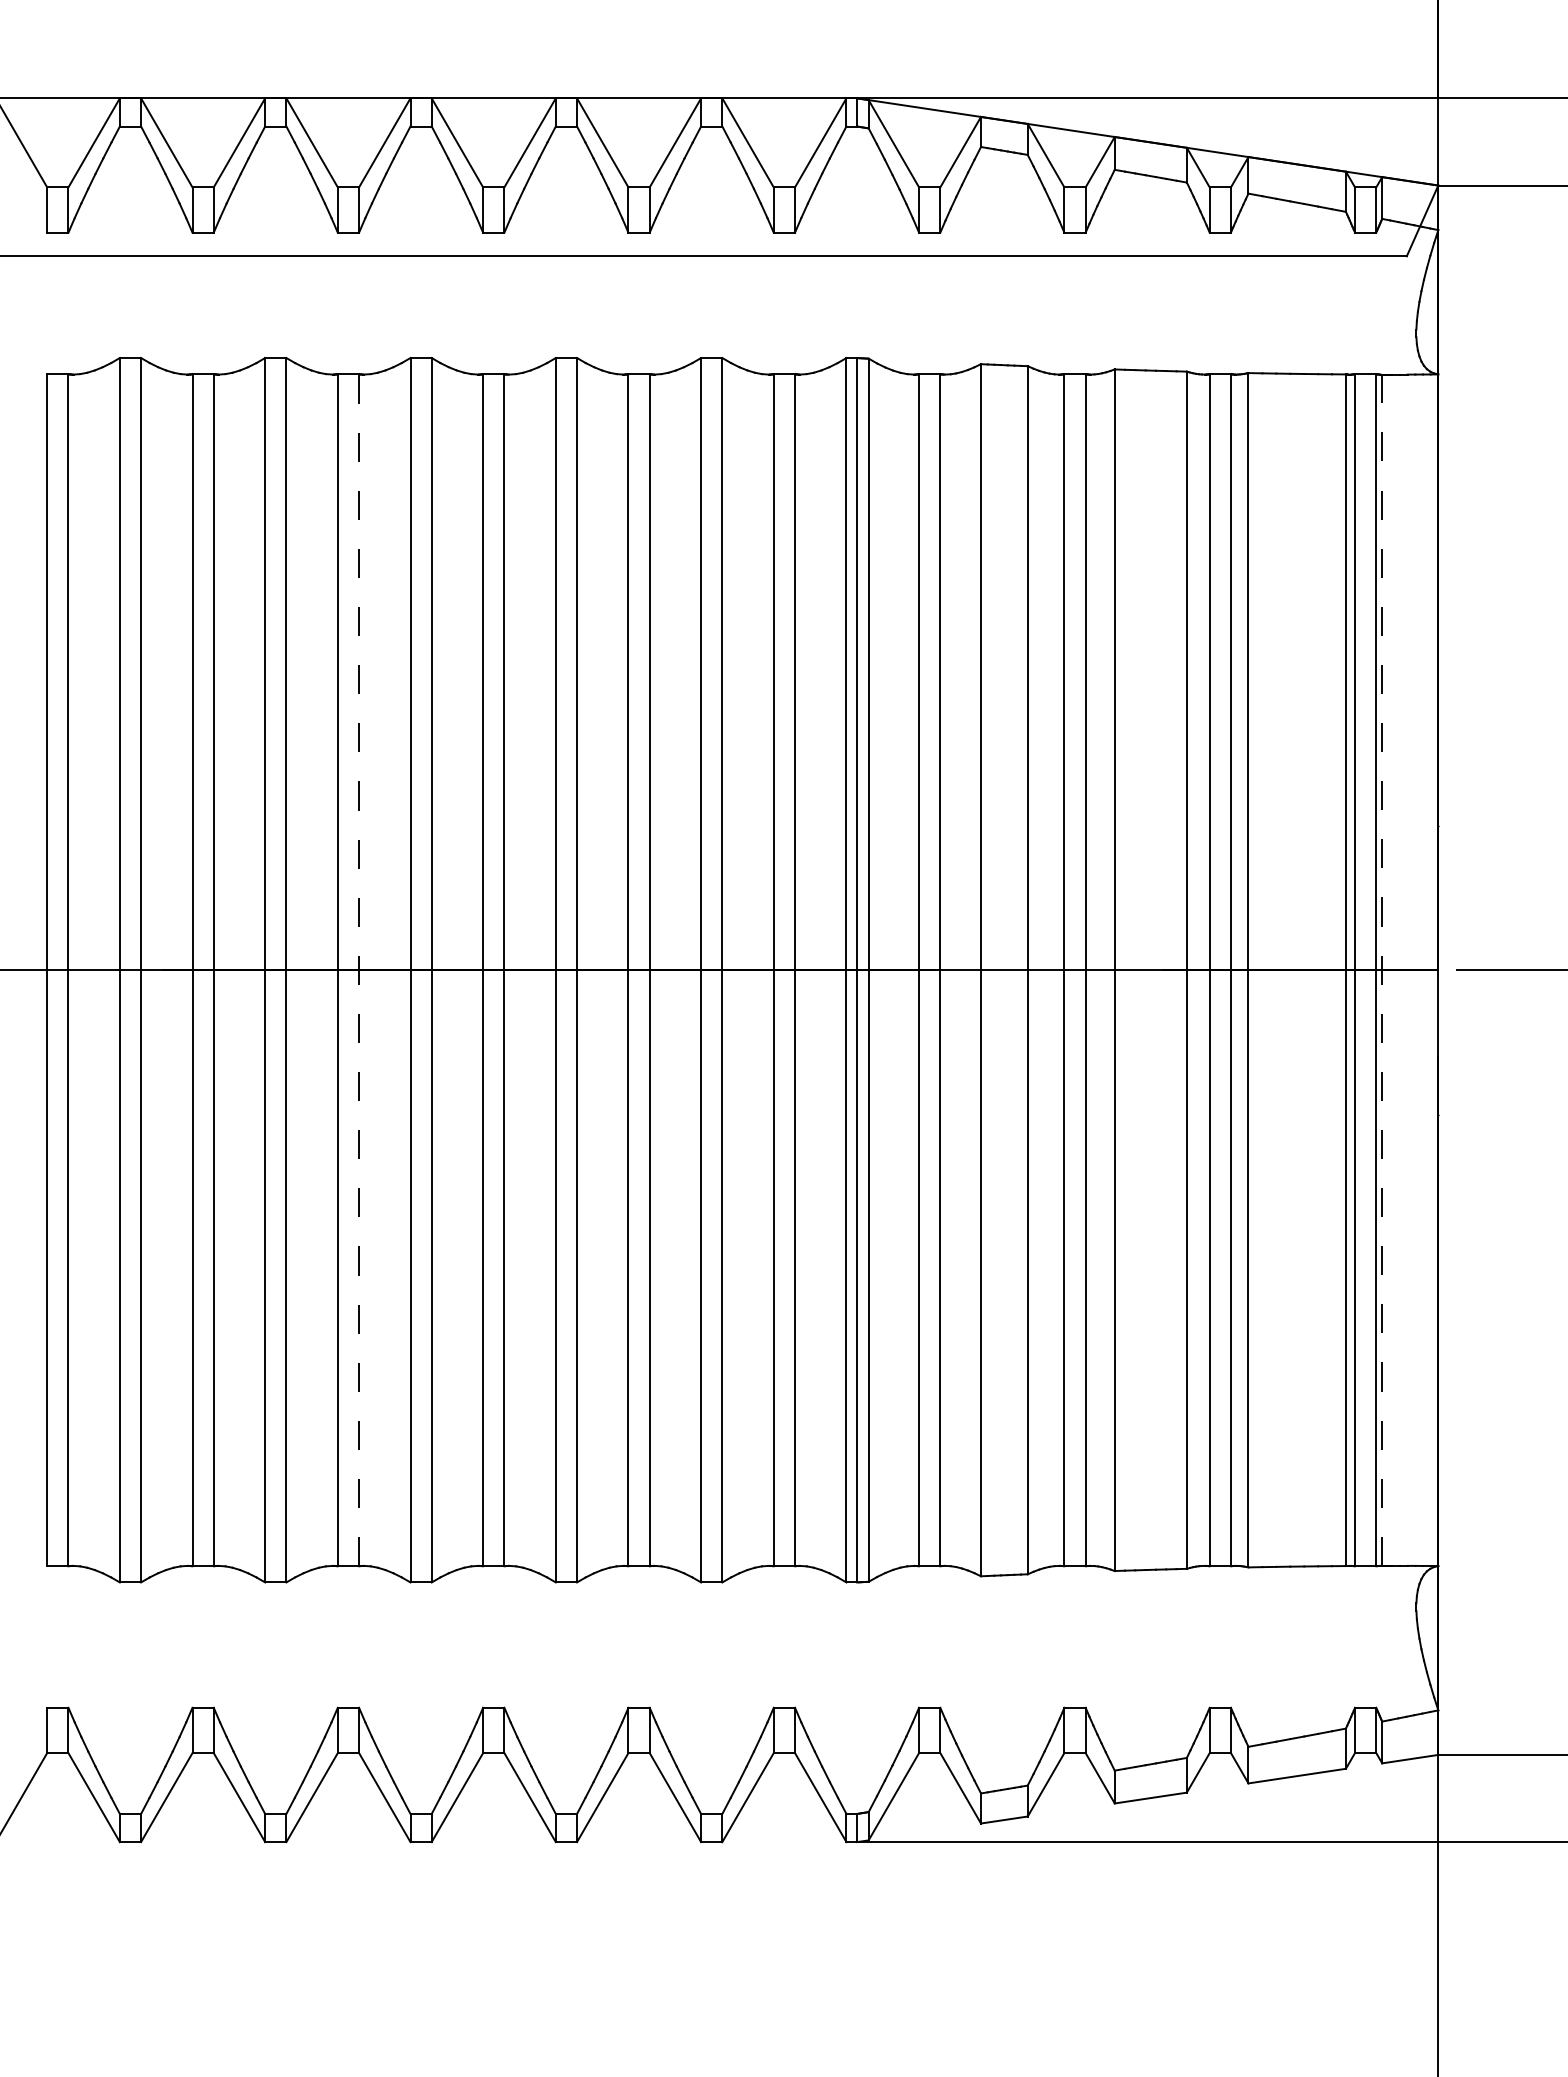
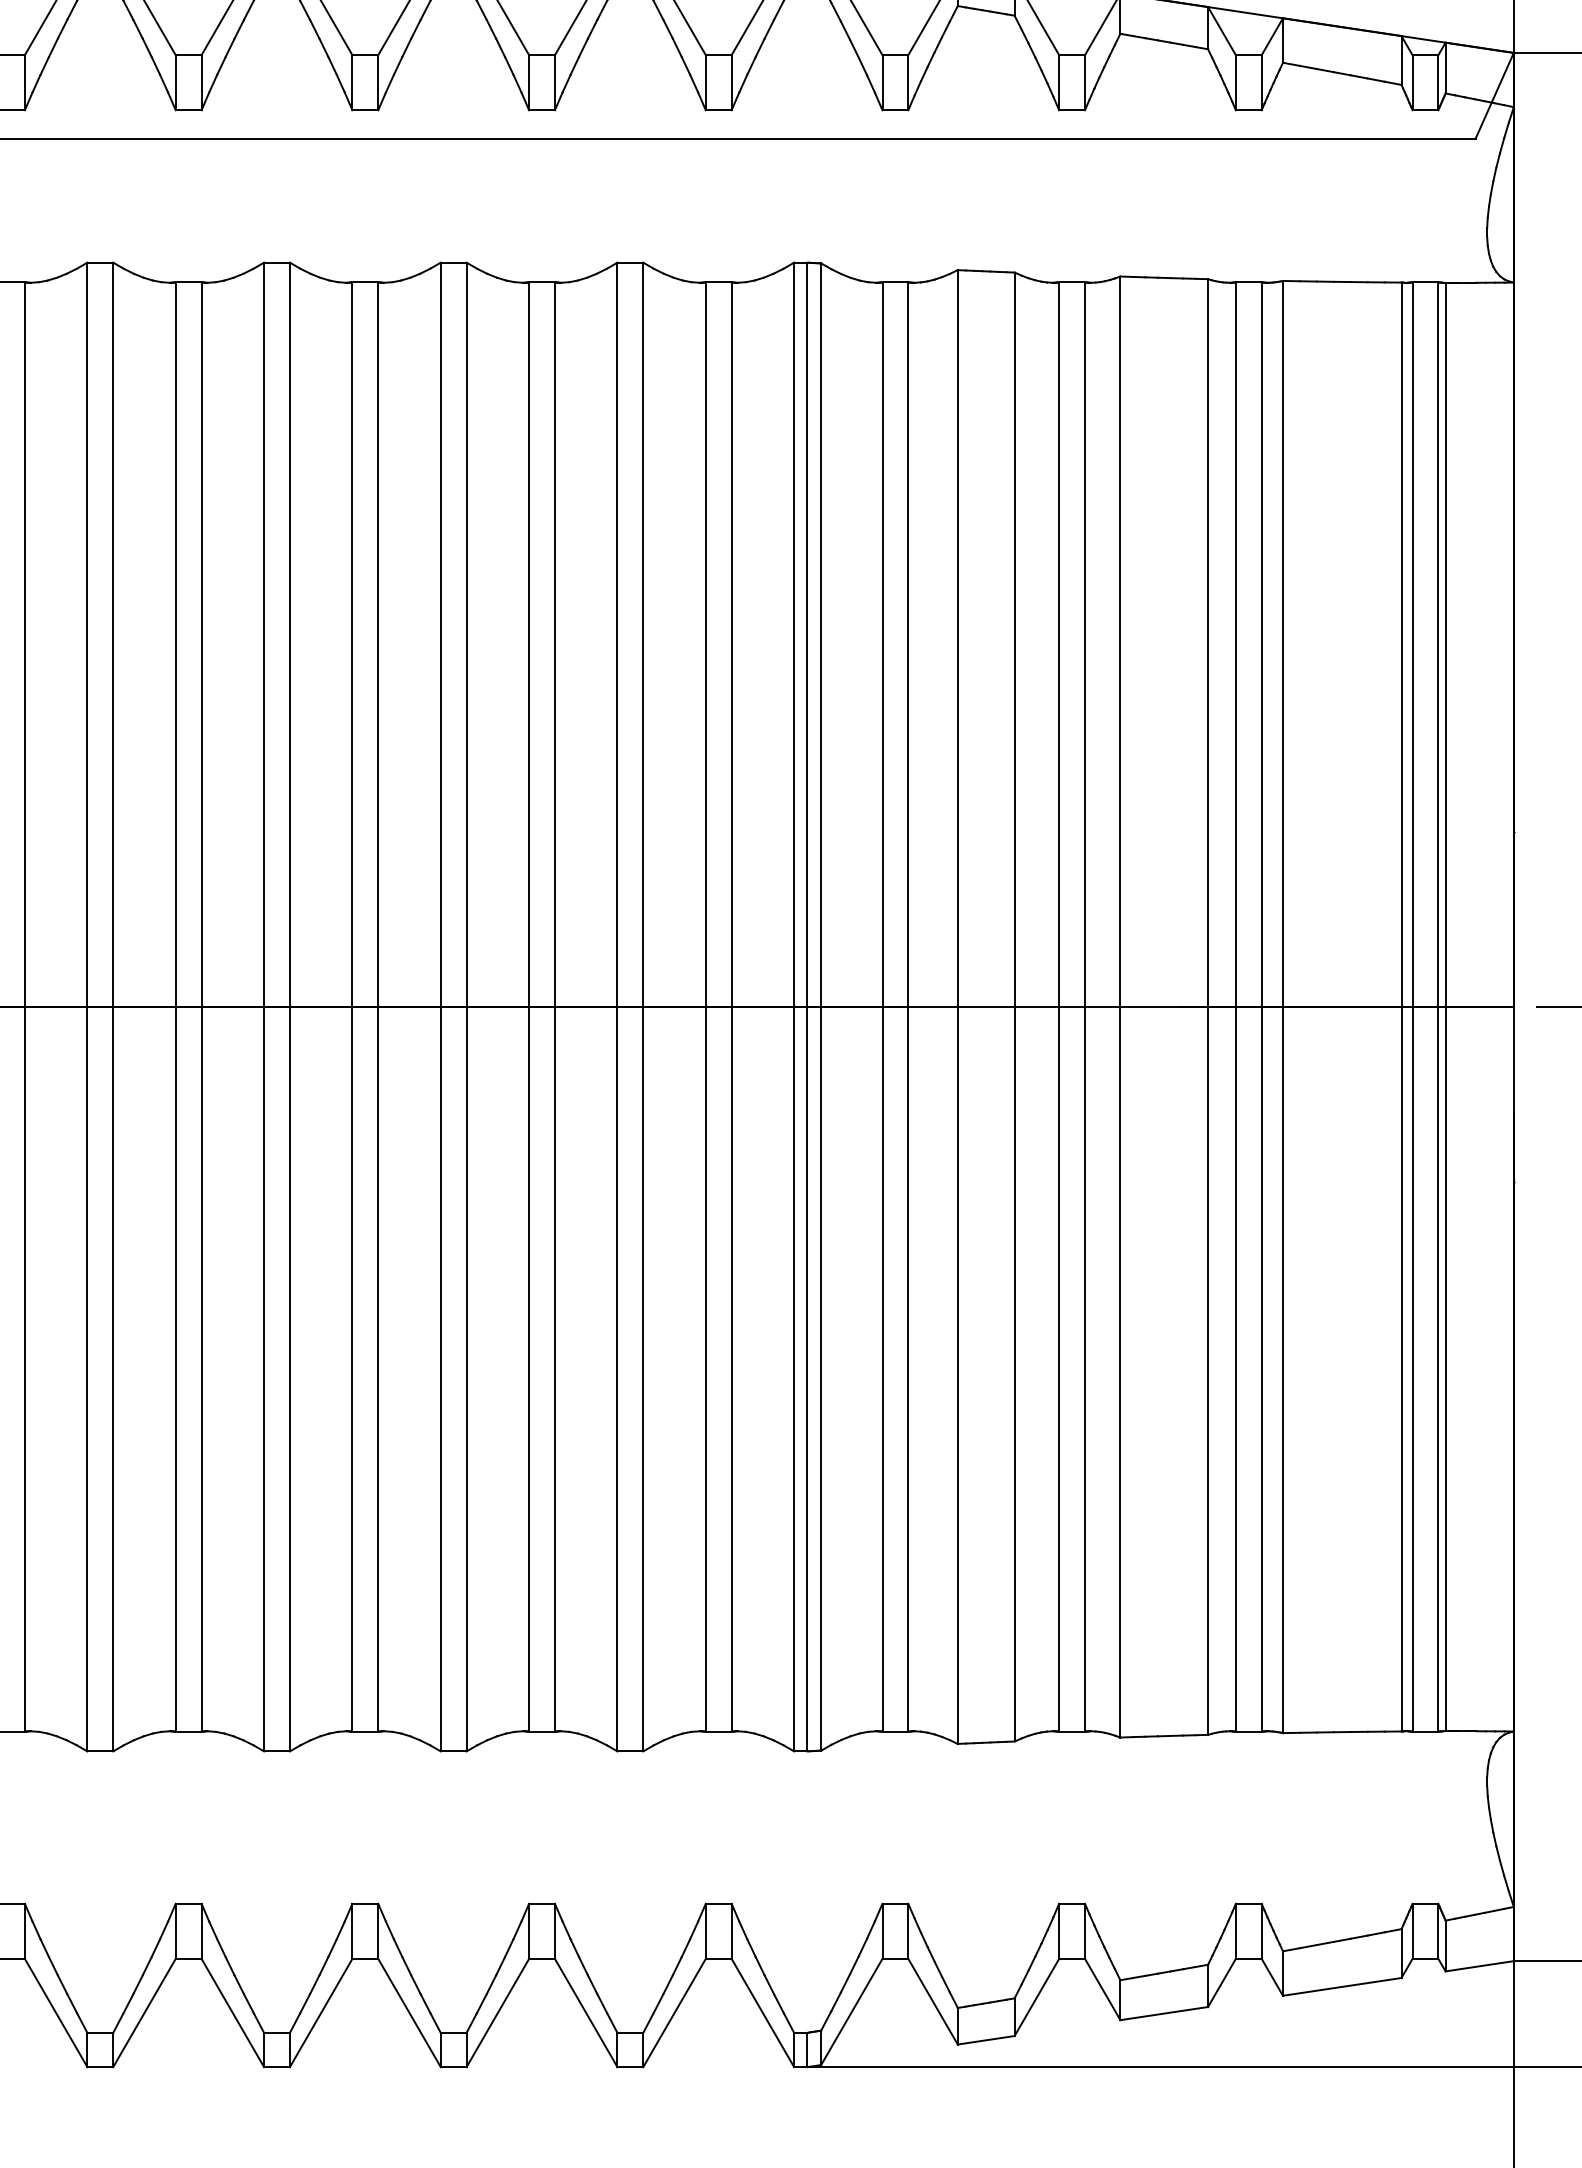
line: (359, 970) -> (202, 1007), dashed -> solid
line: (1382, 970) -> (1445, 1007), dashed -> solid

